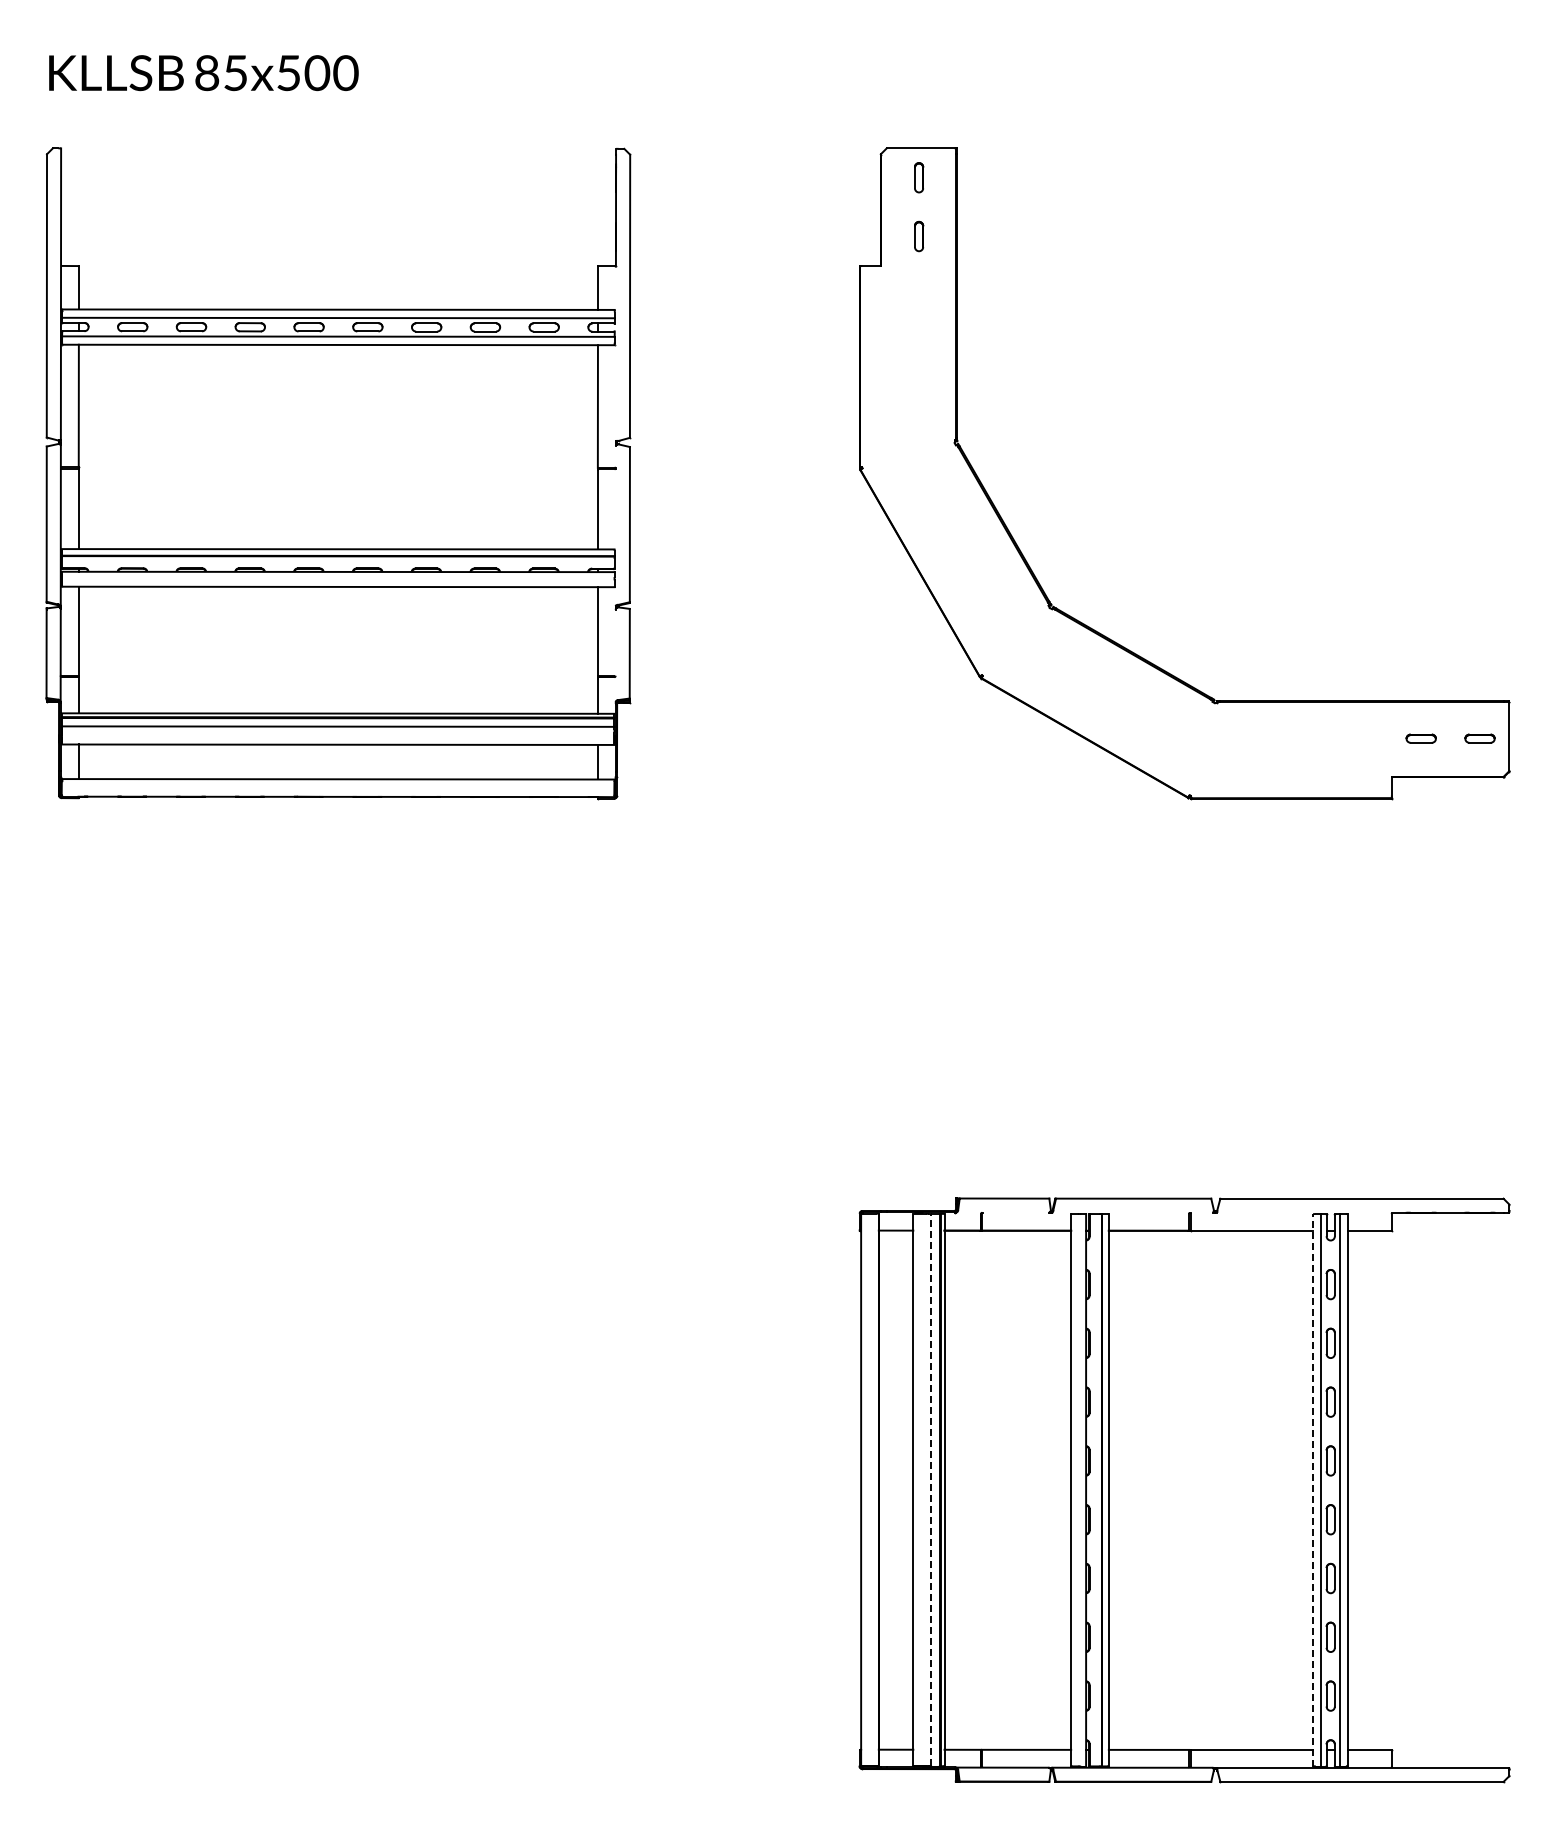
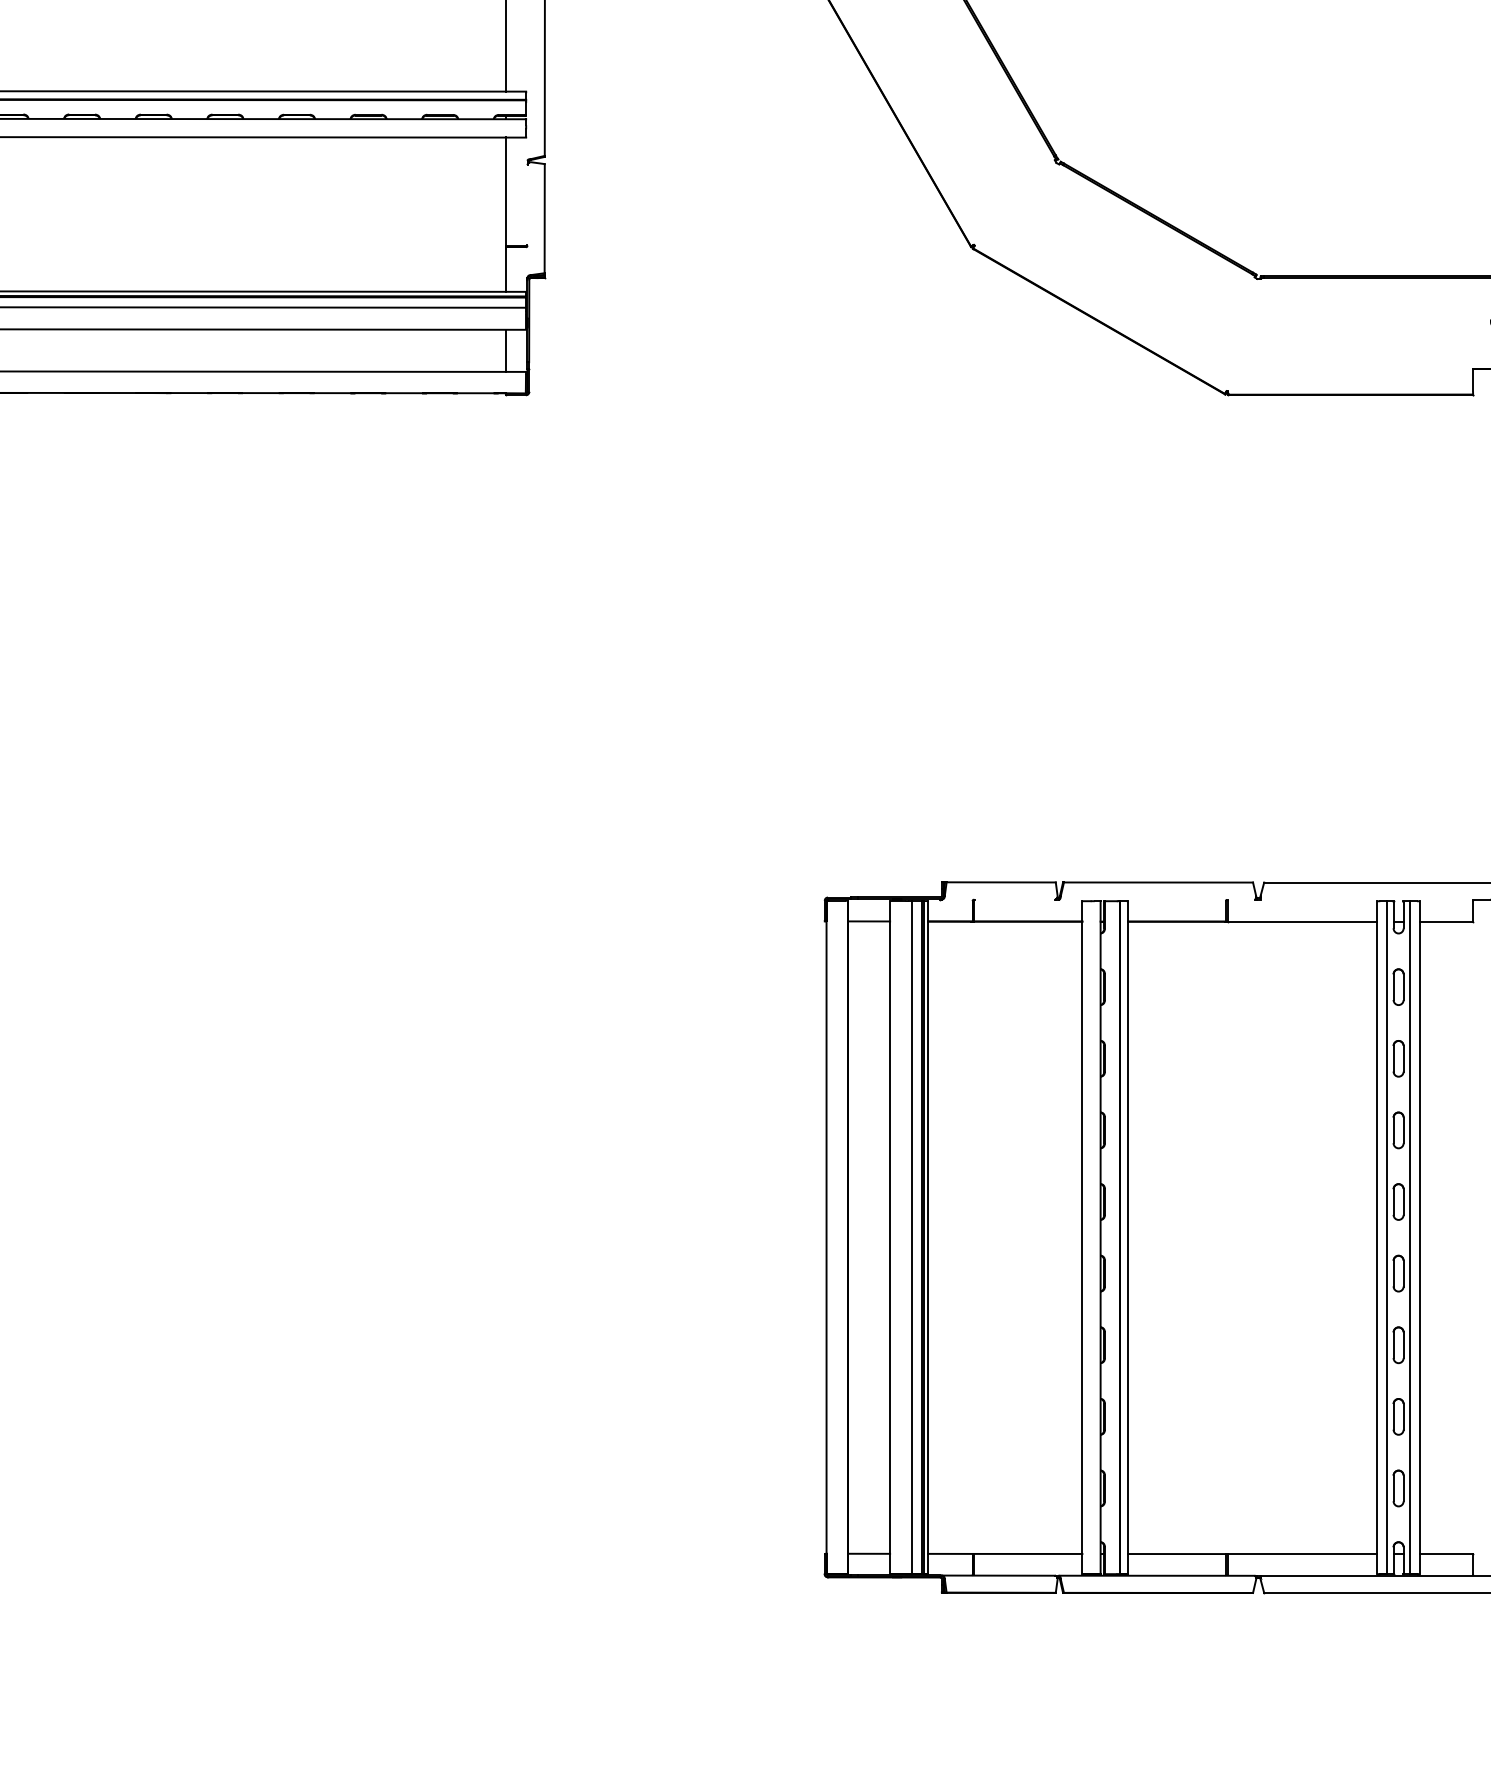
line: (931, 1489) -> (912, 1236), dashed -> solid
line: (1313, 1489) -> (1377, 1236), dashed -> solid

